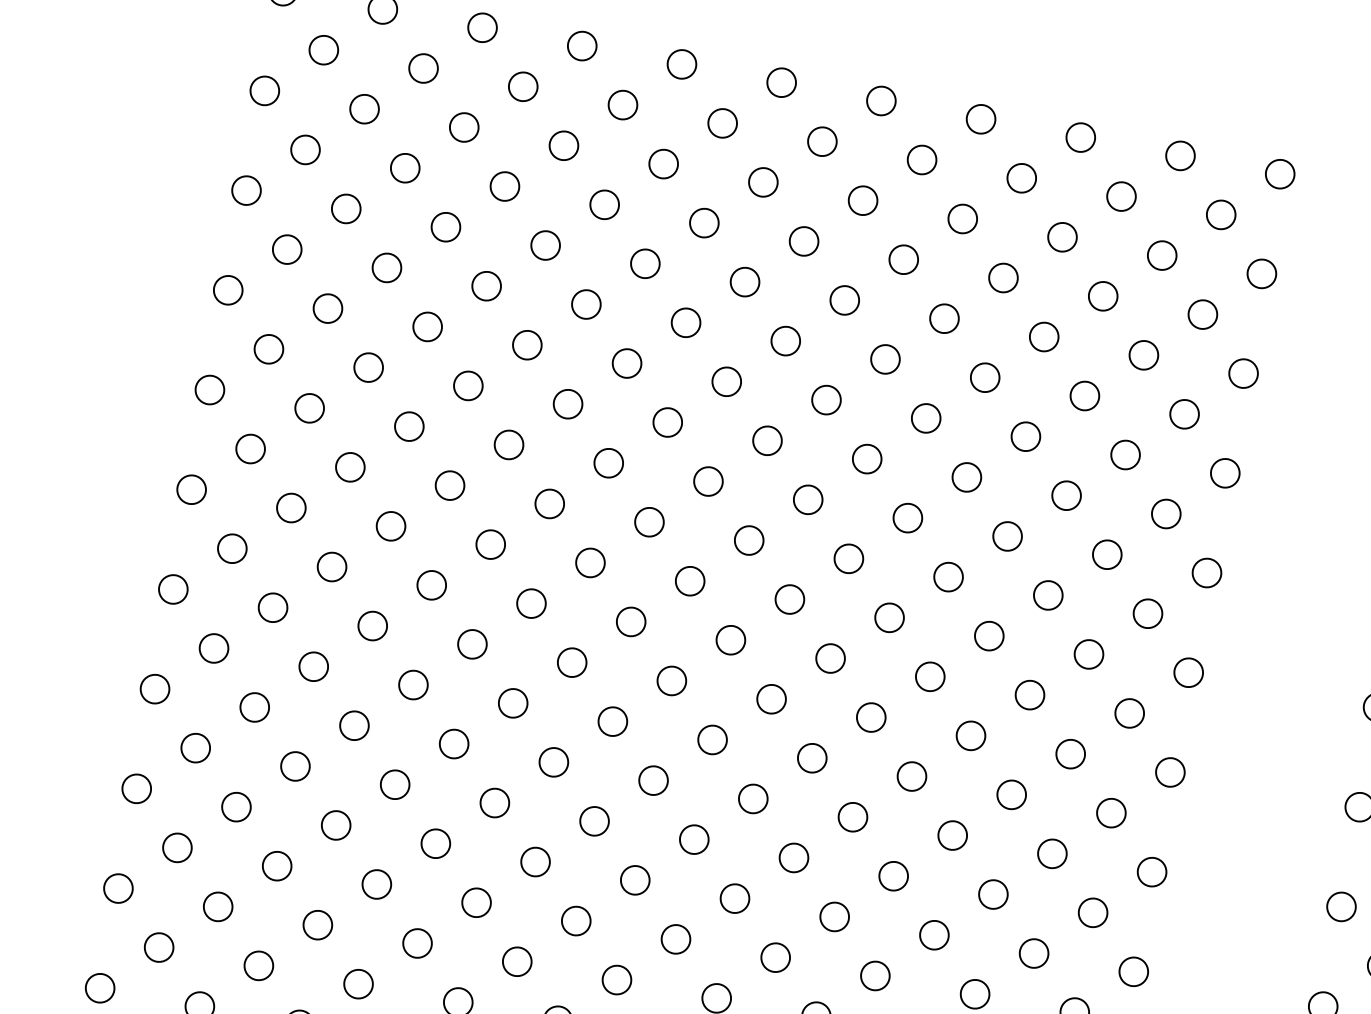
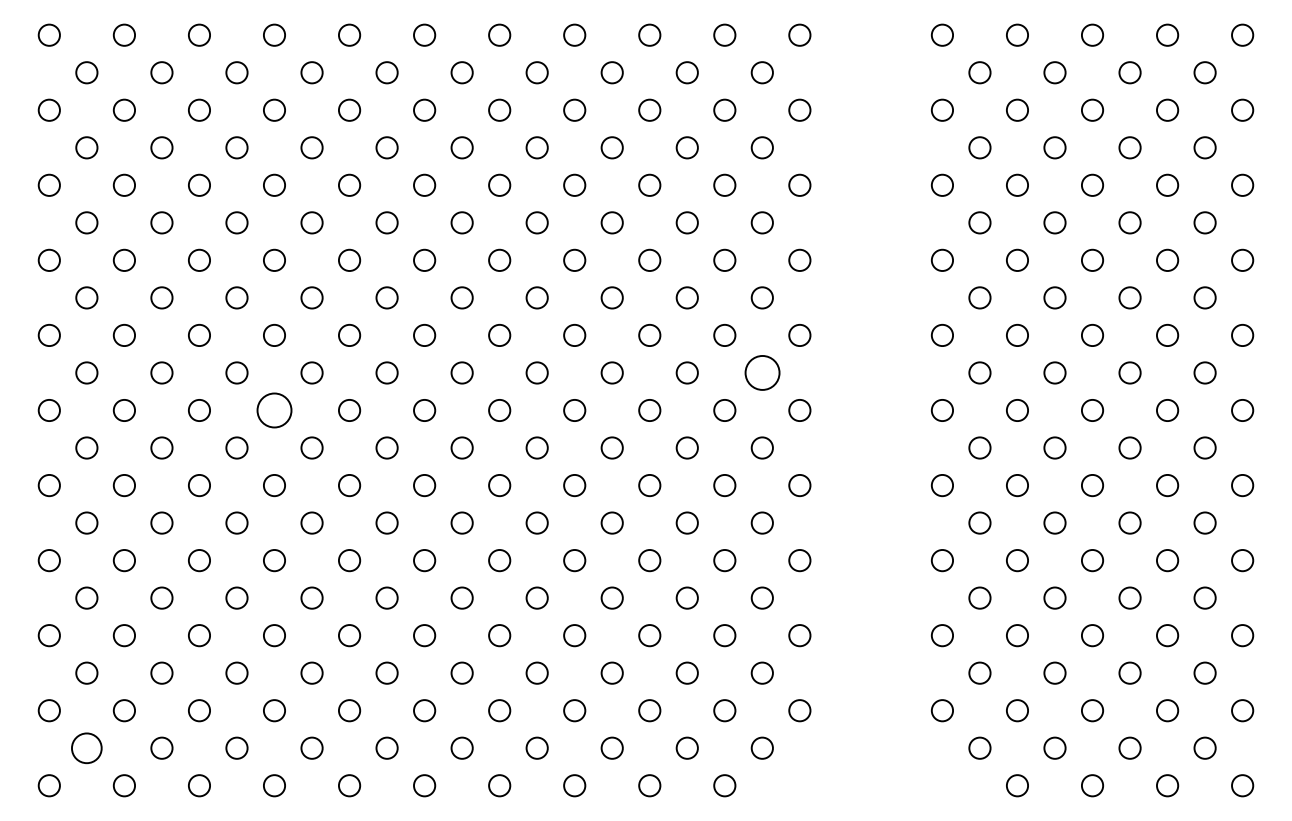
circle: (490, 544) -> (274, 410), size x1.6
circle: (1146, 612) -> (761, 372), size x1.6
circle: (158, 946) -> (86, 747), size x1.4

